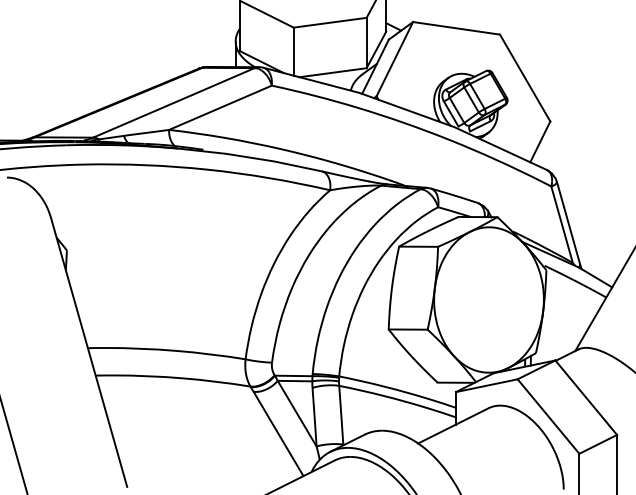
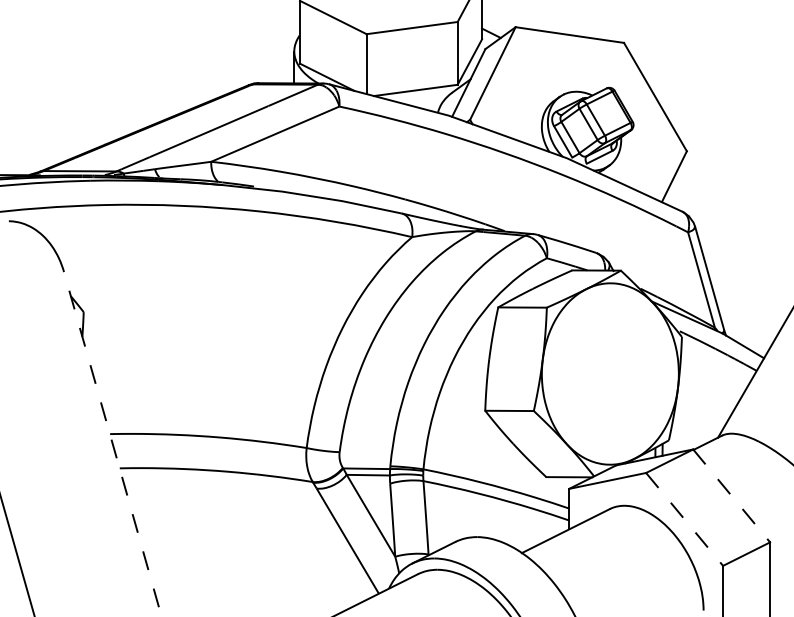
line: (89, 352) -> (111, 439), solid -> dashed
line: (586, 398) -> (731, 496), solid -> dashed
line: (548, 416) -> (684, 519), solid -> dashed

